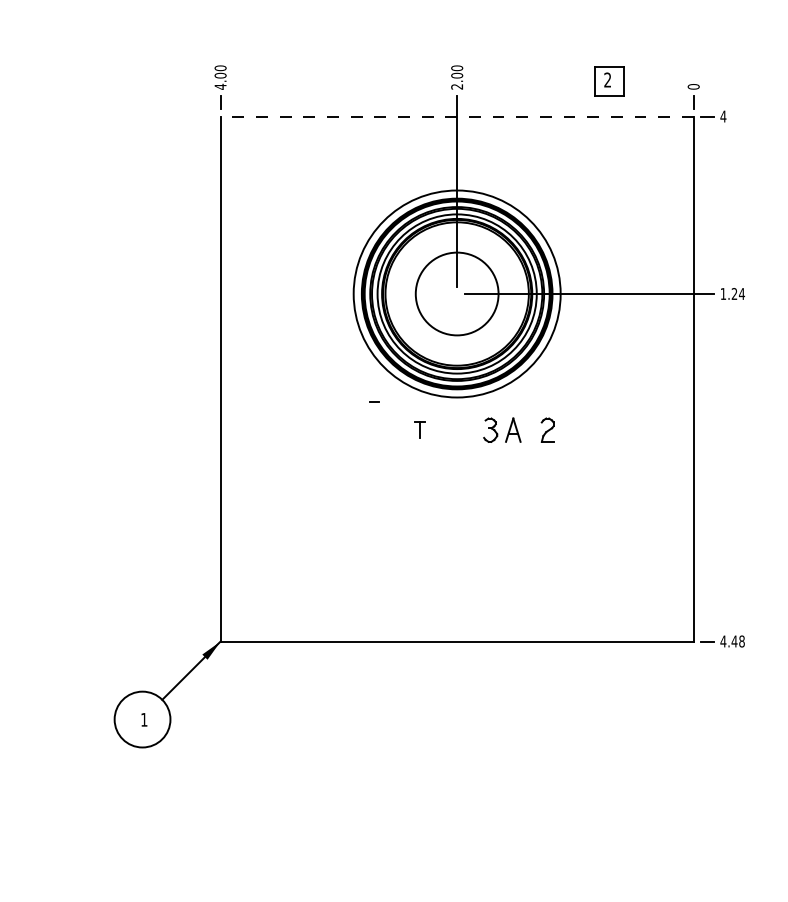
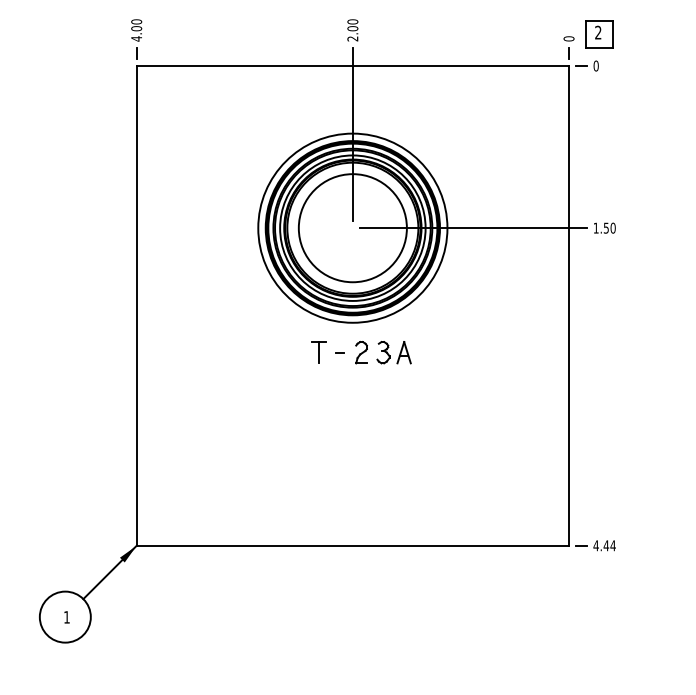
part: (609, 81) -> (599, 33), moved
line: (457, 116) -> (353, 65), dashed -> solid
text: (723, 116) -> (596, 65), 4 -> 0
circle: (457, 293) -> (353, 227), size x1.43
text: (738, 294) -> (609, 228), 1.24 -> 1.50
line: (374, 401) -> (340, 352), moved
part: (547, 429) -> (361, 352), moved
part: (419, 430) -> (318, 352), size x1.43
text: (741, 641) -> (612, 545), 4.48 -> 4.44

